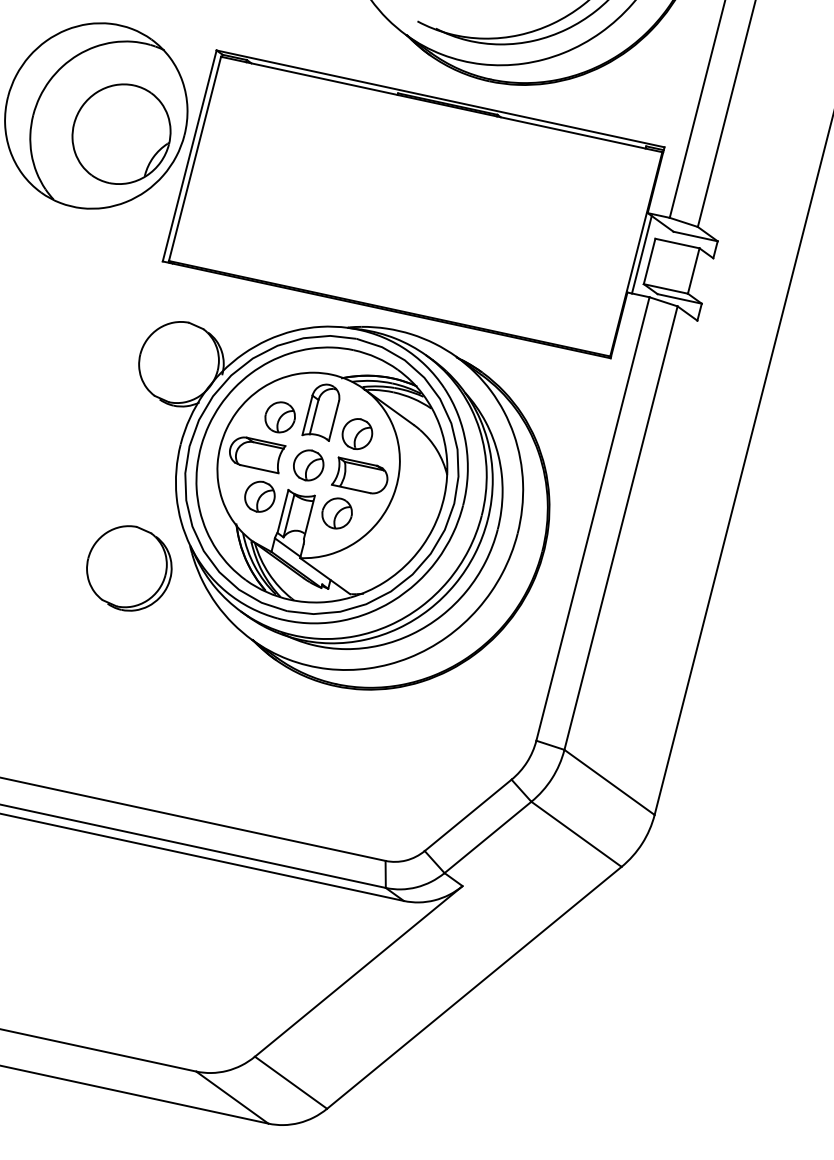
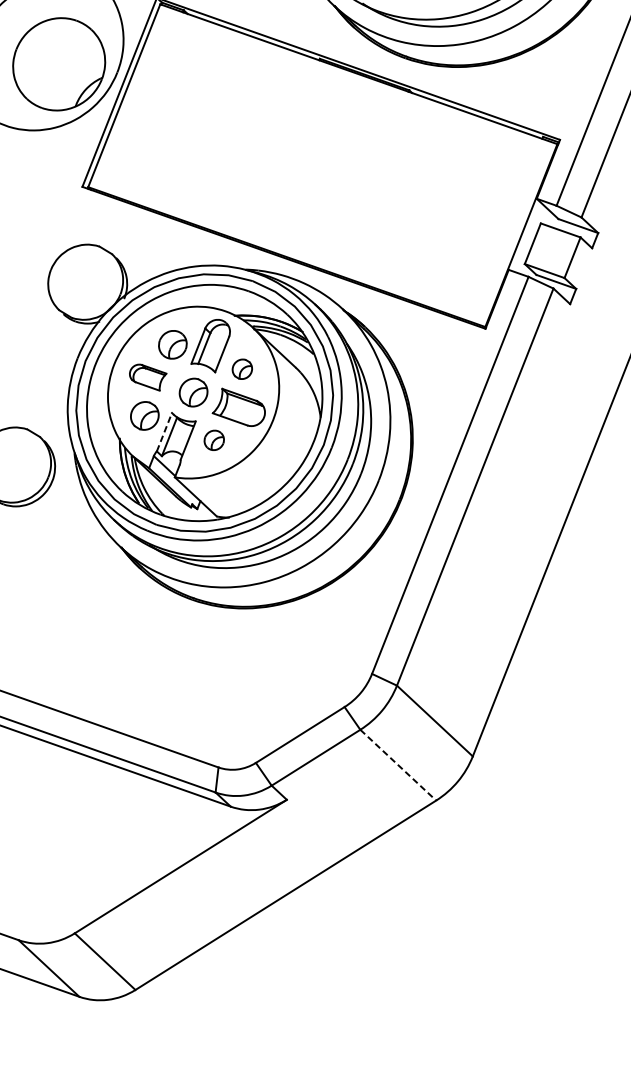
line: (641, 254) -> (526, 236), removed
part: (357, 433) -> (242, 368), size x0.7
part: (257, 455) -> (147, 377), size x0.7
line: (283, 511) -> (164, 432), solid -> dashed
part: (336, 513) -> (213, 440), size x0.7
line: (576, 834) -> (398, 765), solid -> dashed

